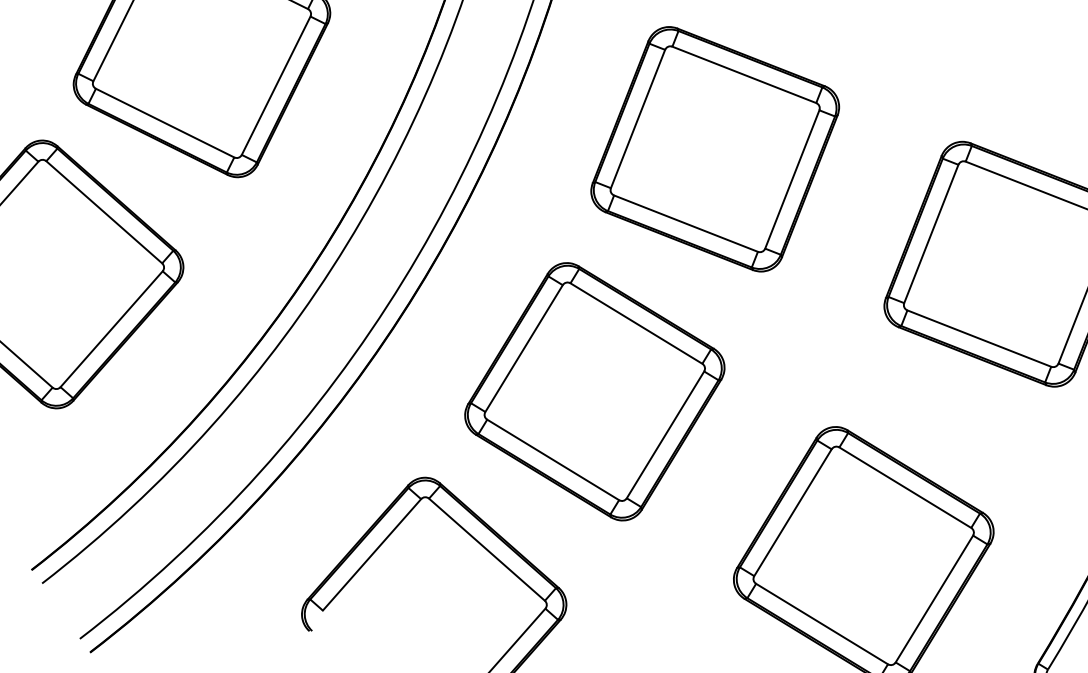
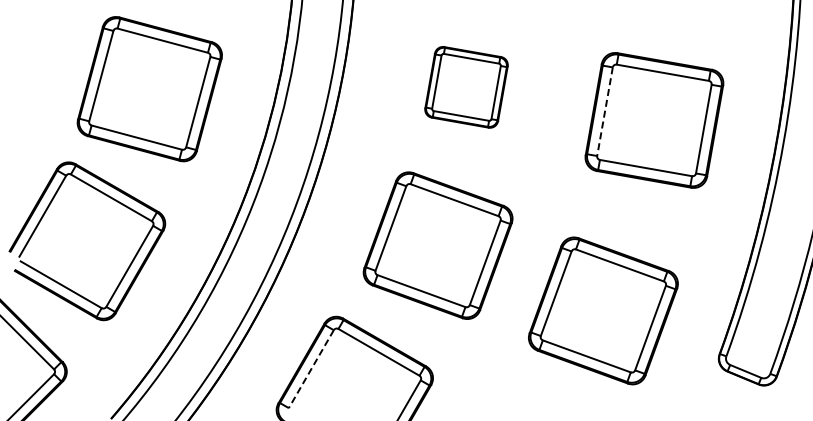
part: (715, 149) -> (466, 87), size x0.6
line: (932, 233) -> (605, 111), solid -> dashed
part: (593, 391) -> (437, 245), moved
line: (372, 555) -> (311, 369), solid -> dashed

